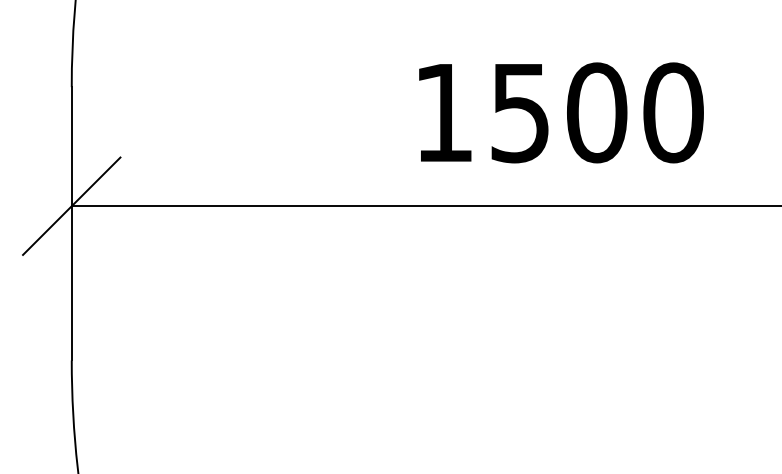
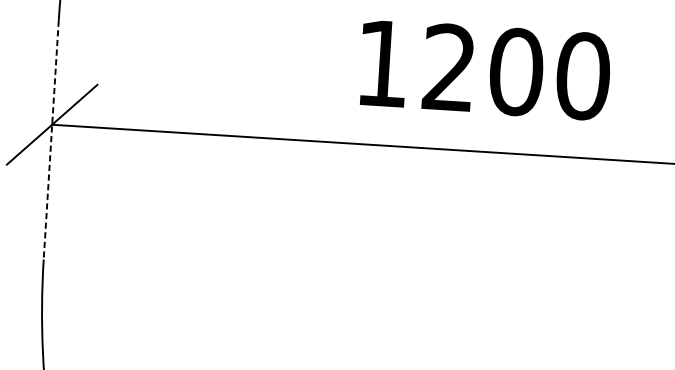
text: (519, 112) -> (448, 67), 1500 -> 1200
line: (71, 223) -> (51, 139), solid -> dashed

